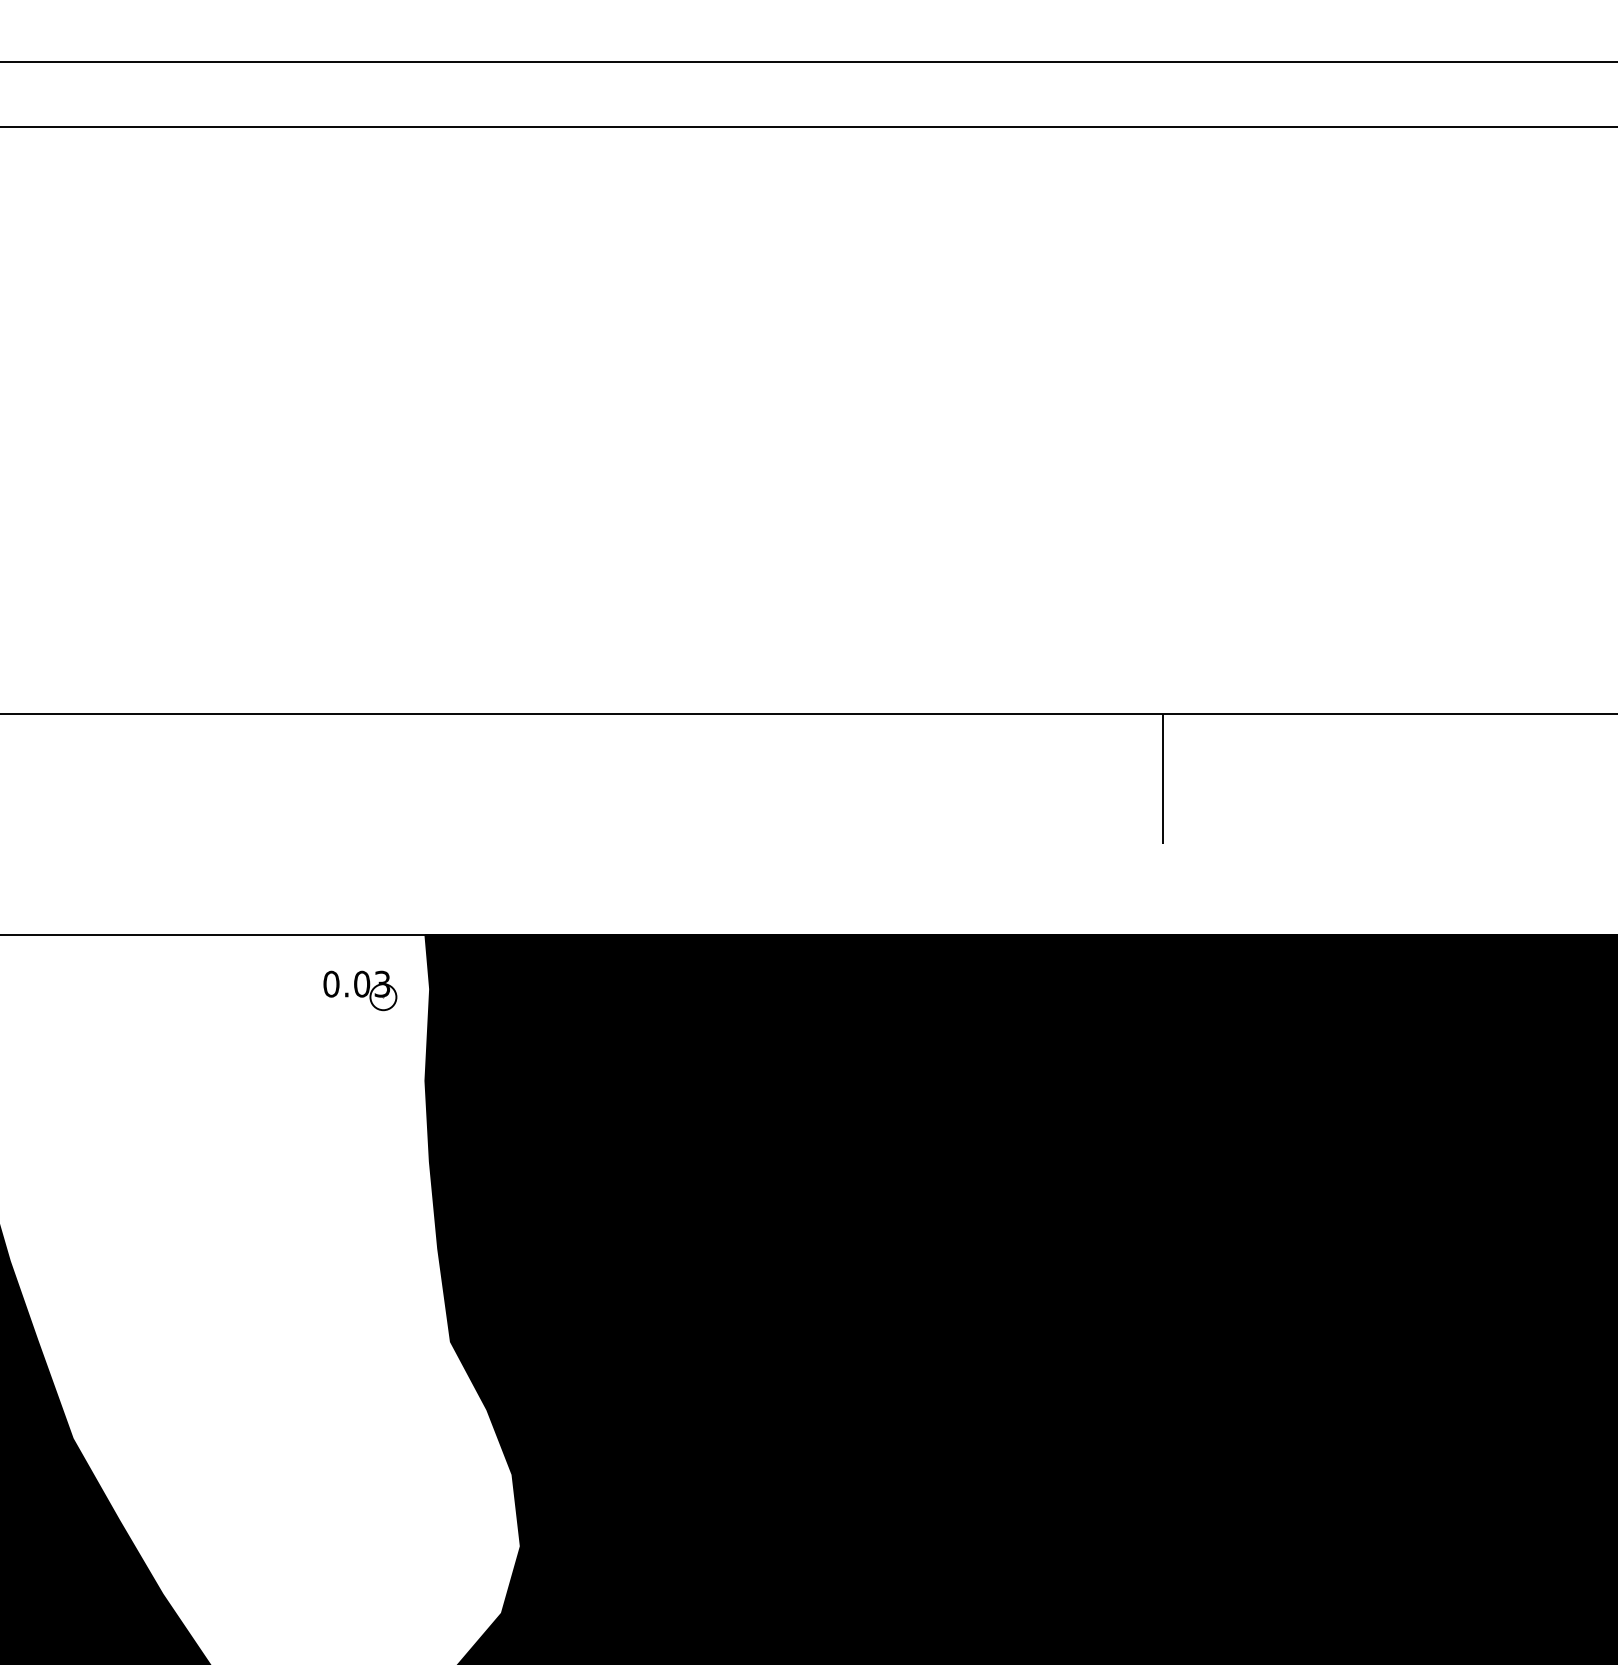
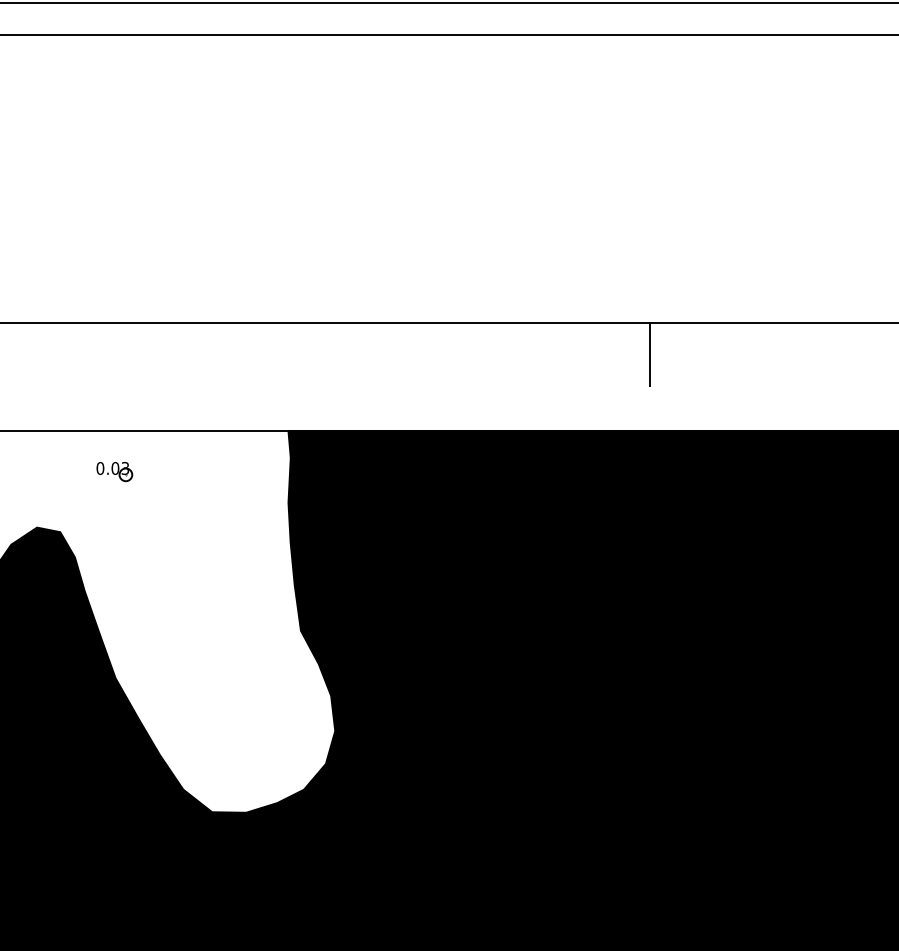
part: (360, 992) -> (114, 472), moved

